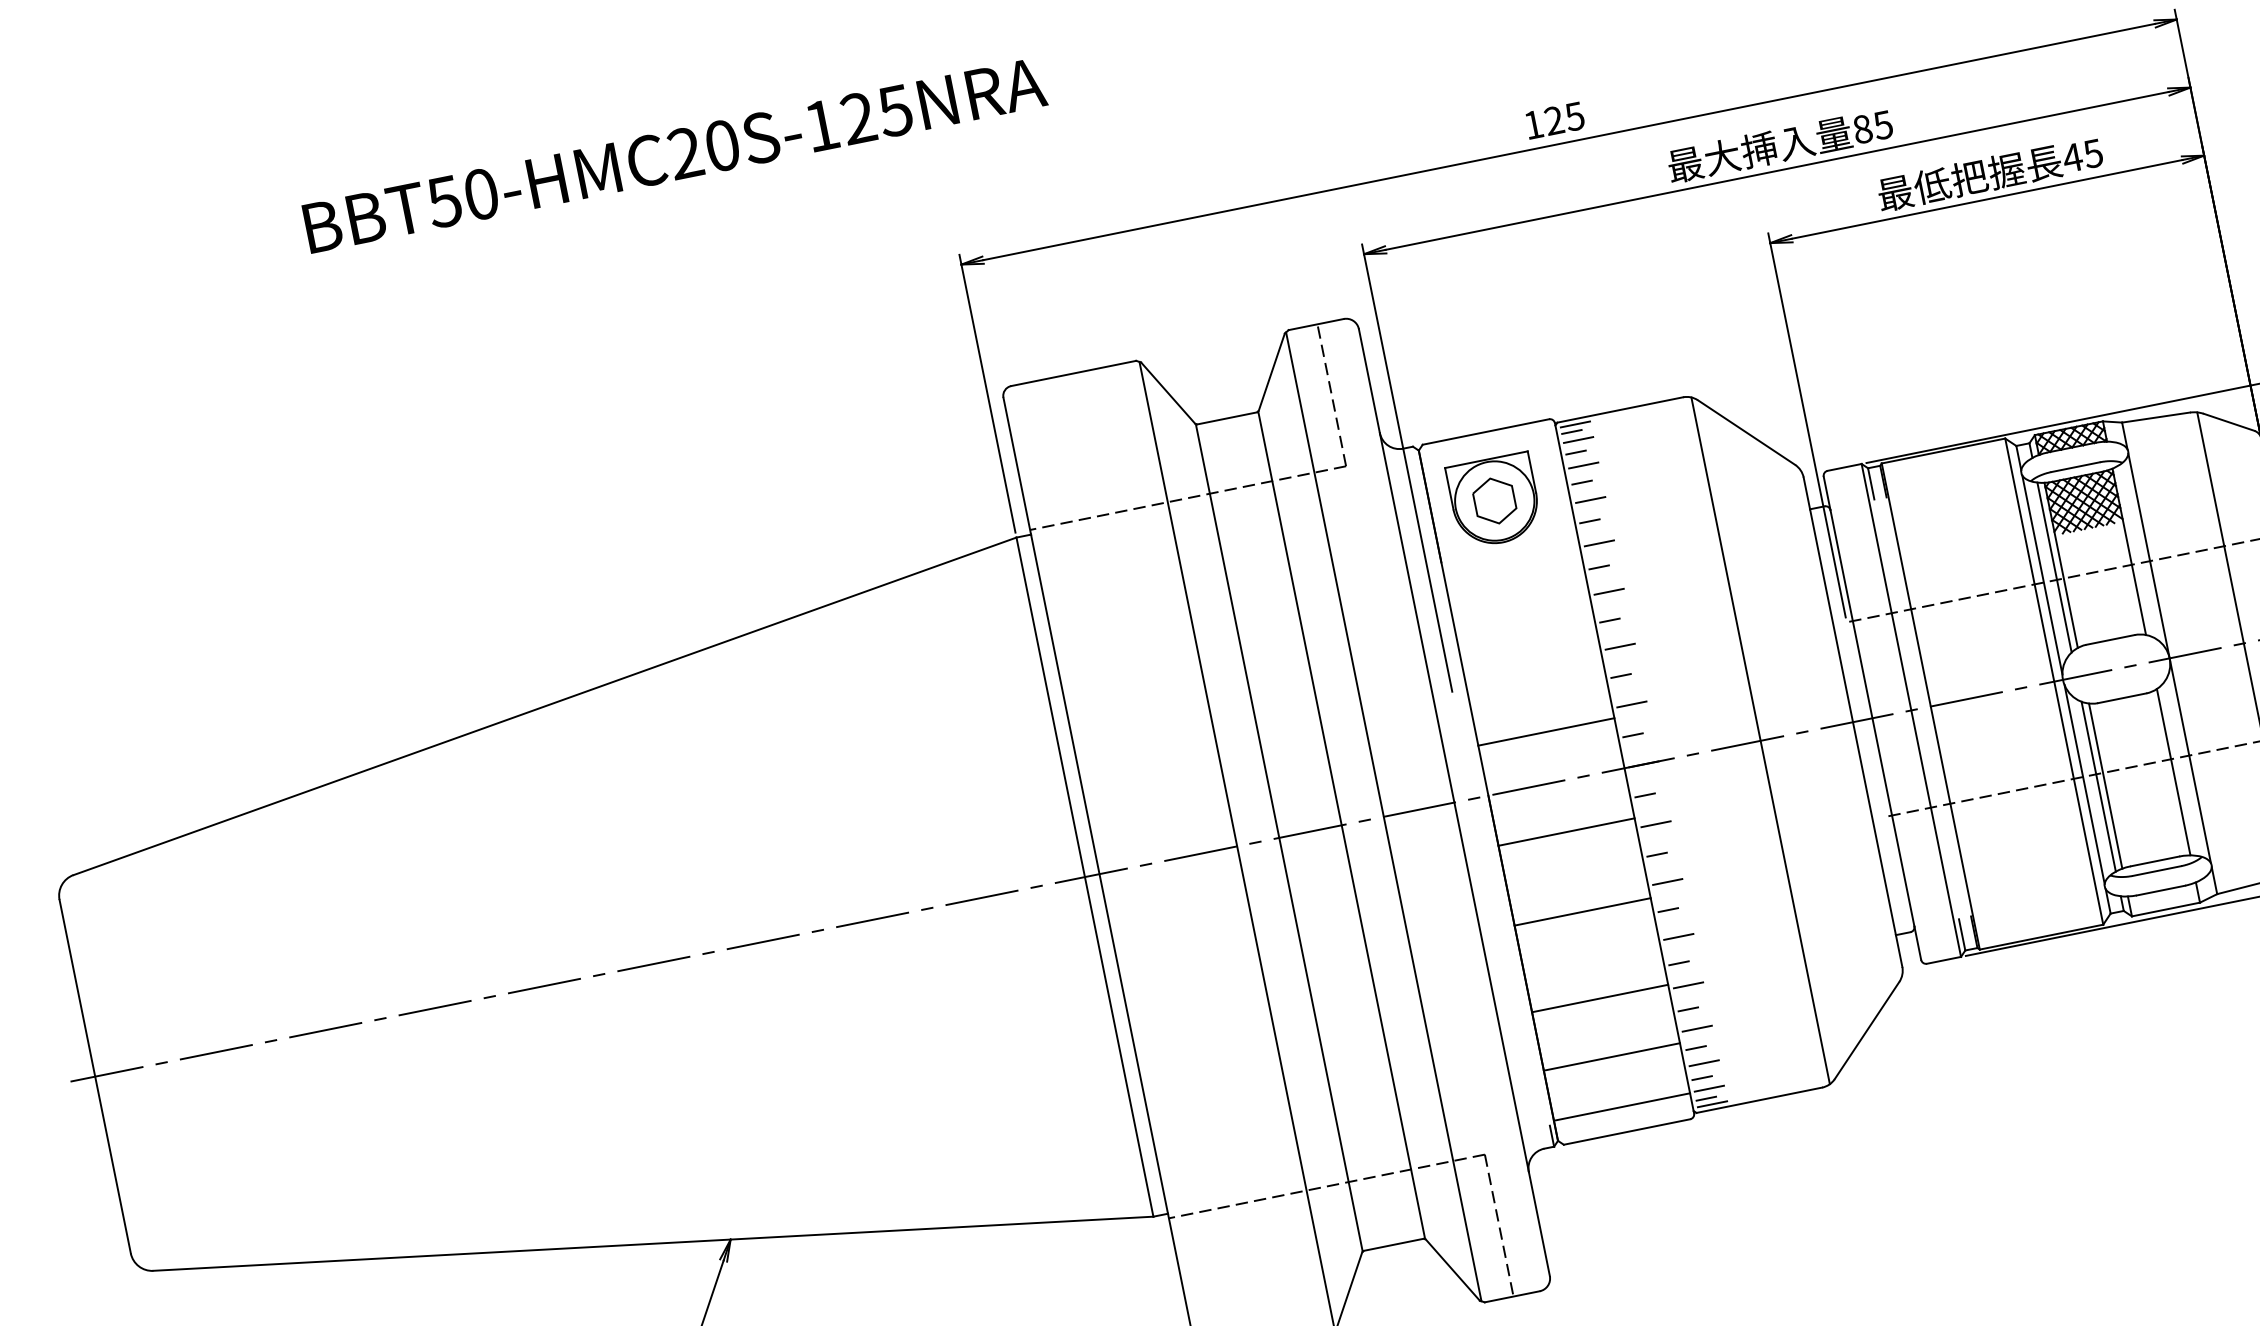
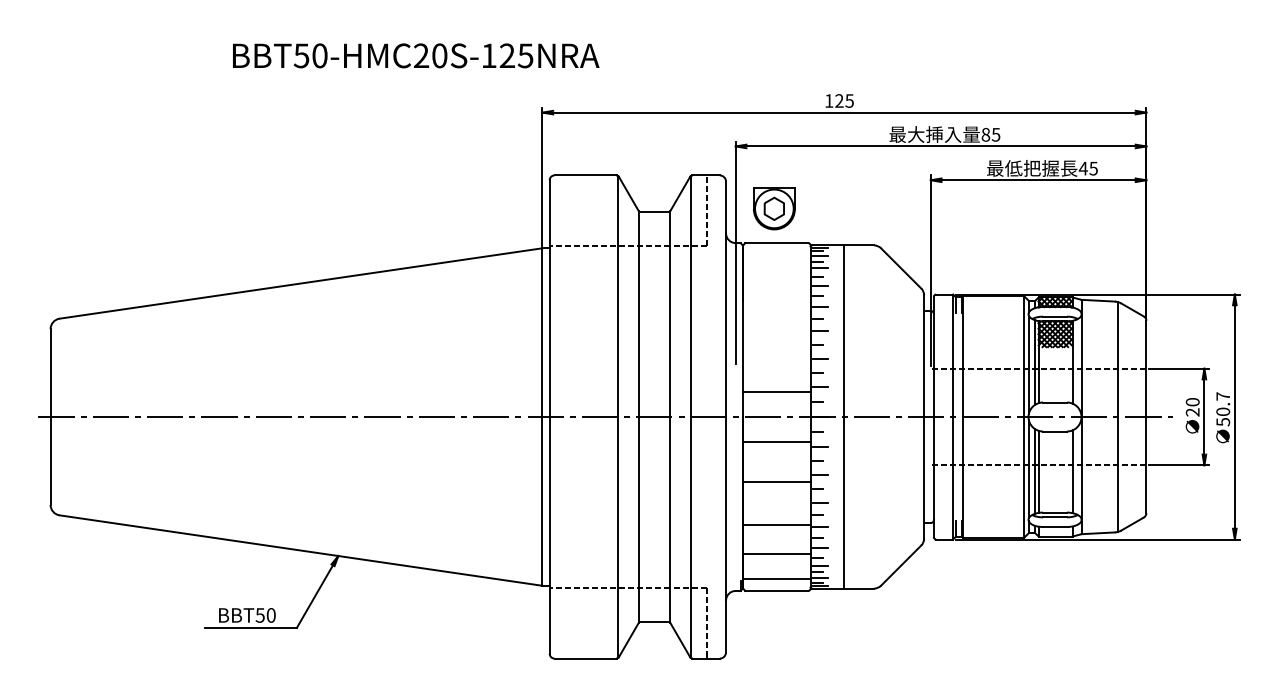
text: (675, 154) -> (416, 55), moved
part: (1494, 500) -> (774, 208), moved
line: (1760, 739) -> (844, 416), moved

